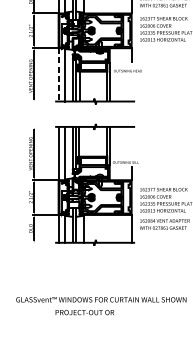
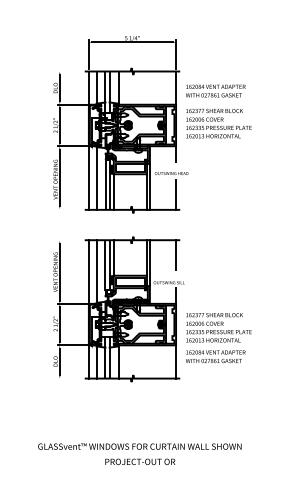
line: (58, 75) -> (88, 178), dashed -> solid
line: (131, 88) -> (176, 194), added
line: (131, 139) -> (176, 255), added
text: (85, 312) -> (140, 461), moved

